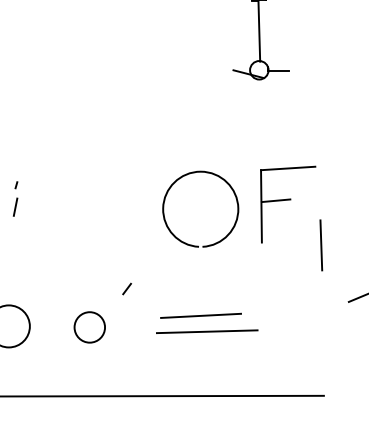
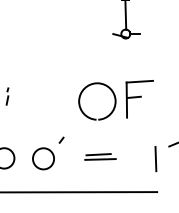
line: (320, 246) -> (155, 159), moved
part: (207, 322) -> (100, 156), size x0.62
circle: (89, 326) -> (43, 158), size x1.43

